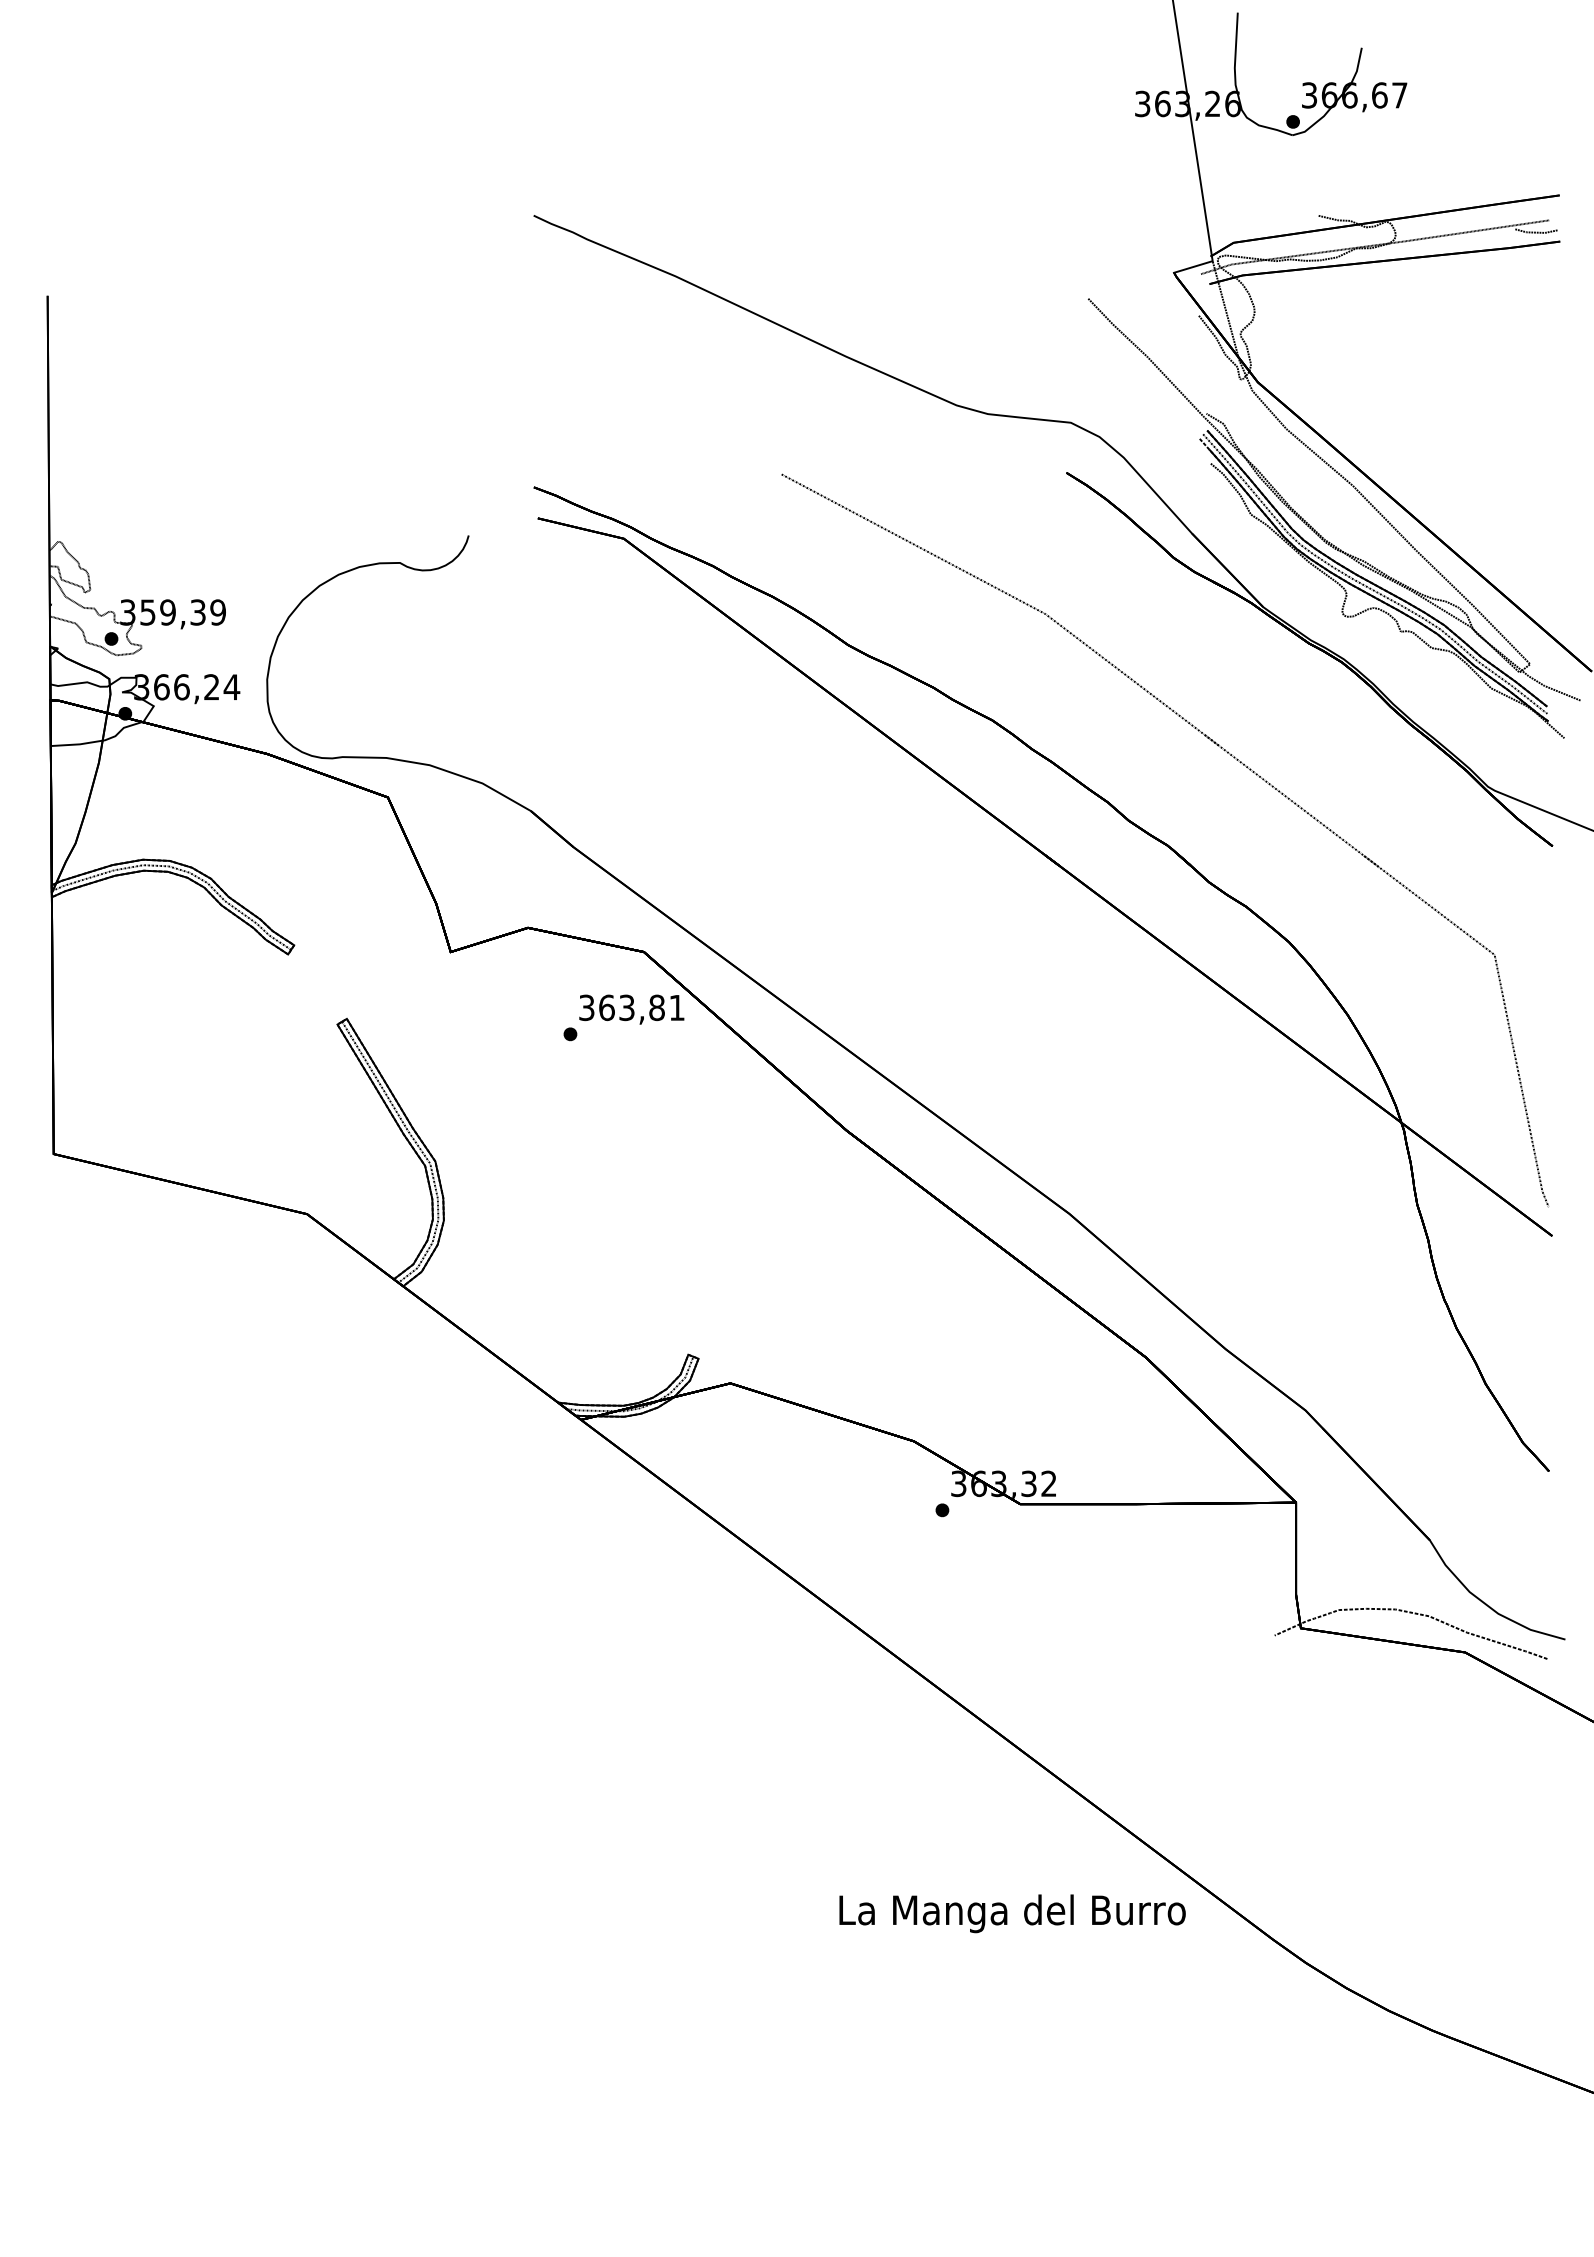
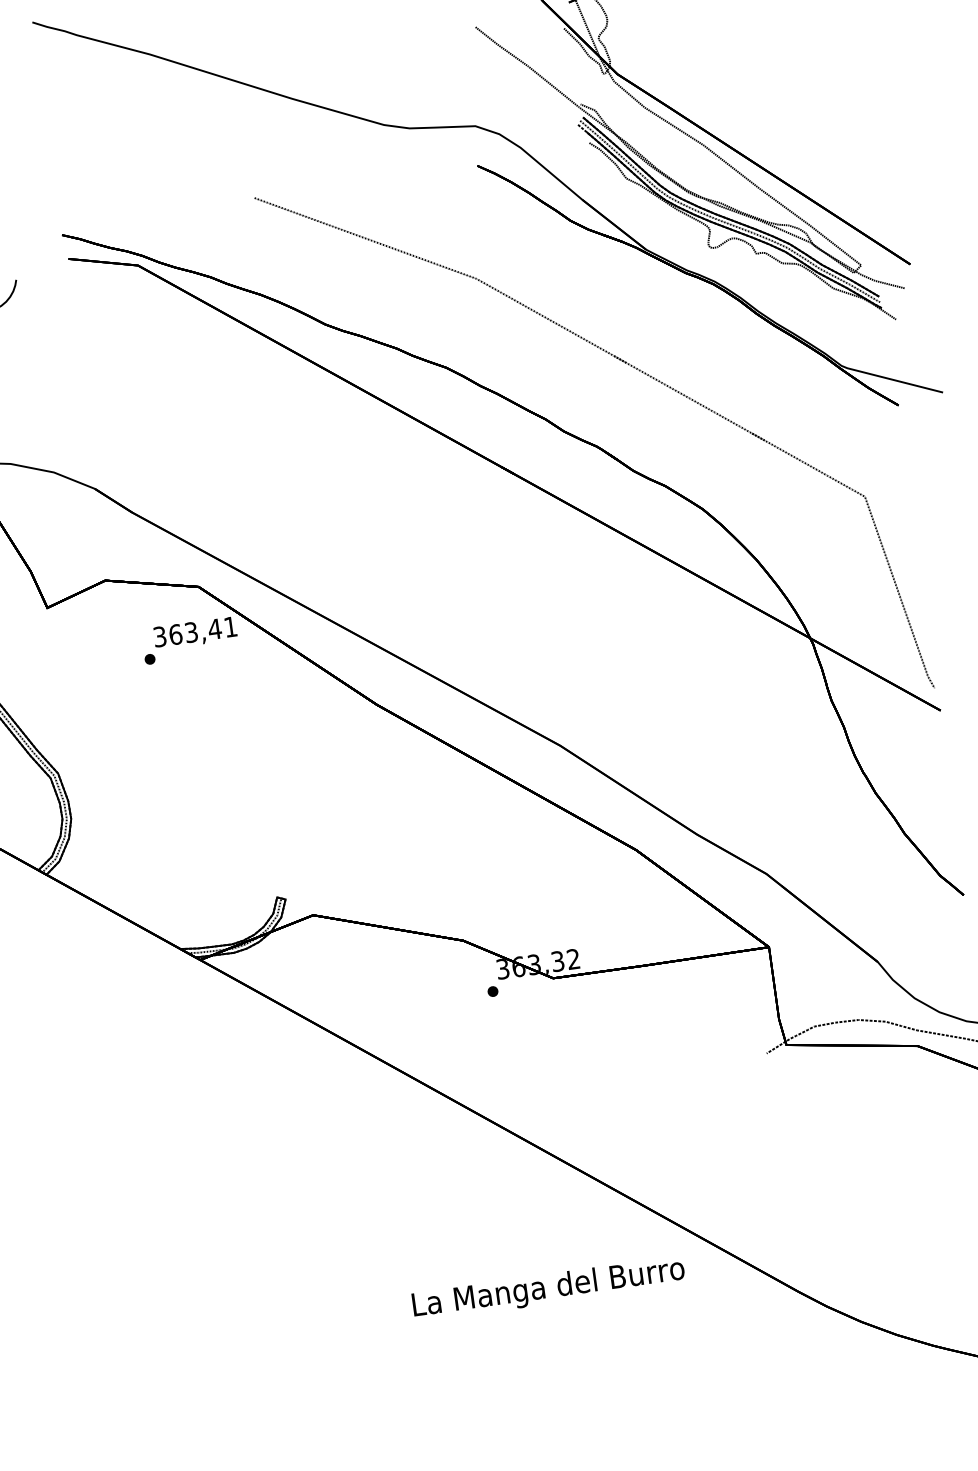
text: (656, 1007) -> (214, 629), 363,81 -> 363,41
text: (1012, 1913) -> (548, 1288), moved

